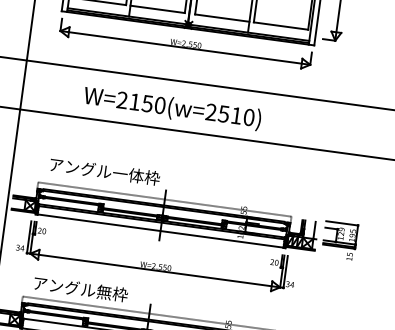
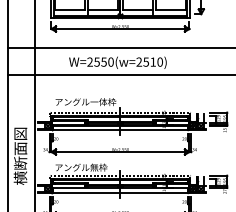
text: (134, 100) -> (96, 61), W=2150(w=2510) -> W=2550(w=2510)

